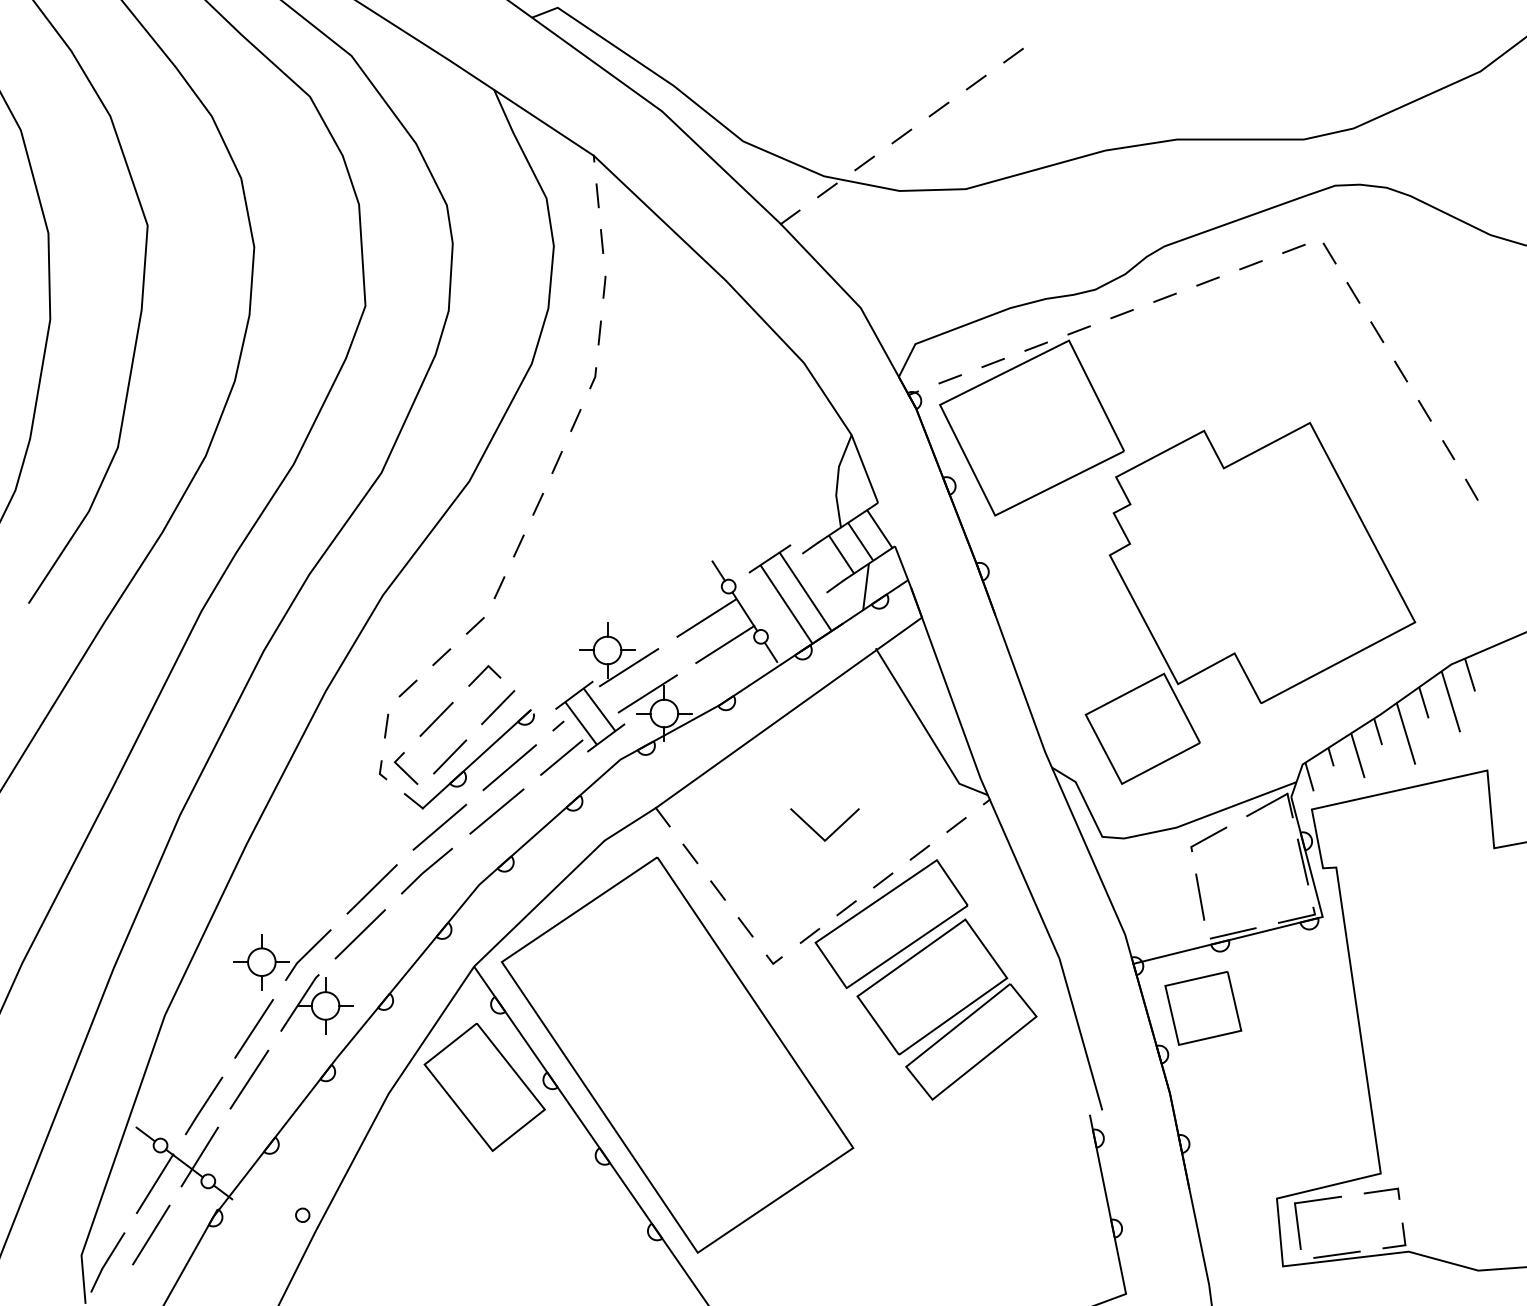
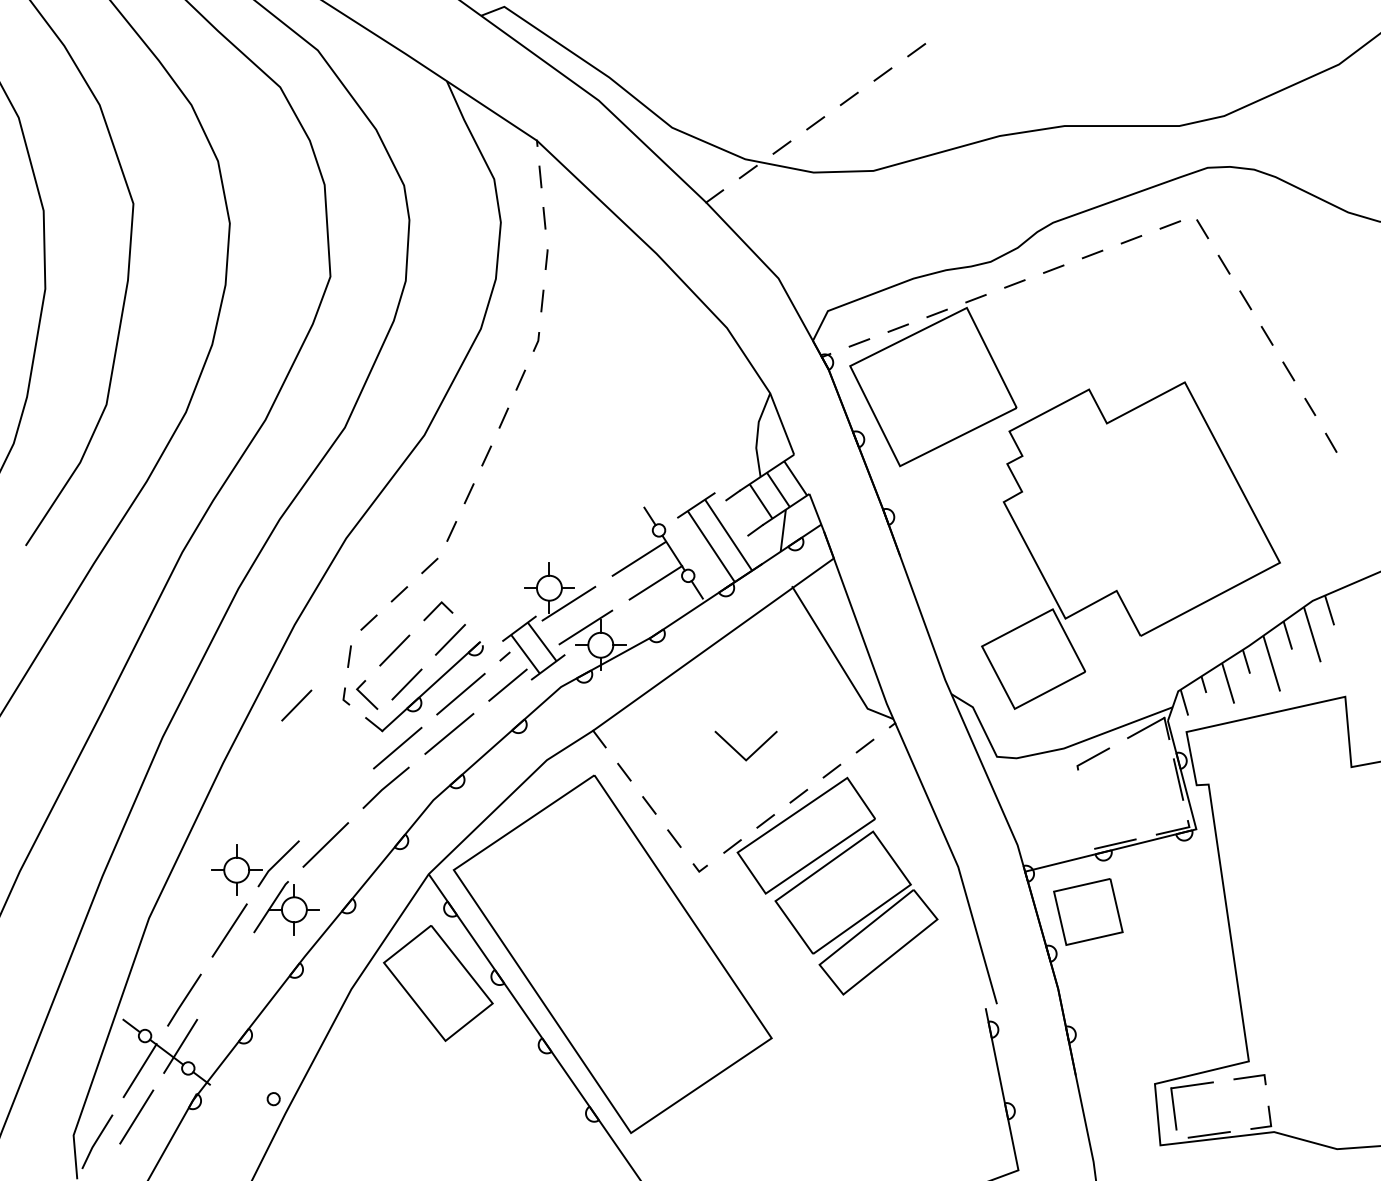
line: (327, 780) -> (296, 705), added
line: (372, 889) -> (336, 804), removed
line: (1200, 896) -> (1085, 810), removed
line: (249, 1079) -> (225, 976), removed

